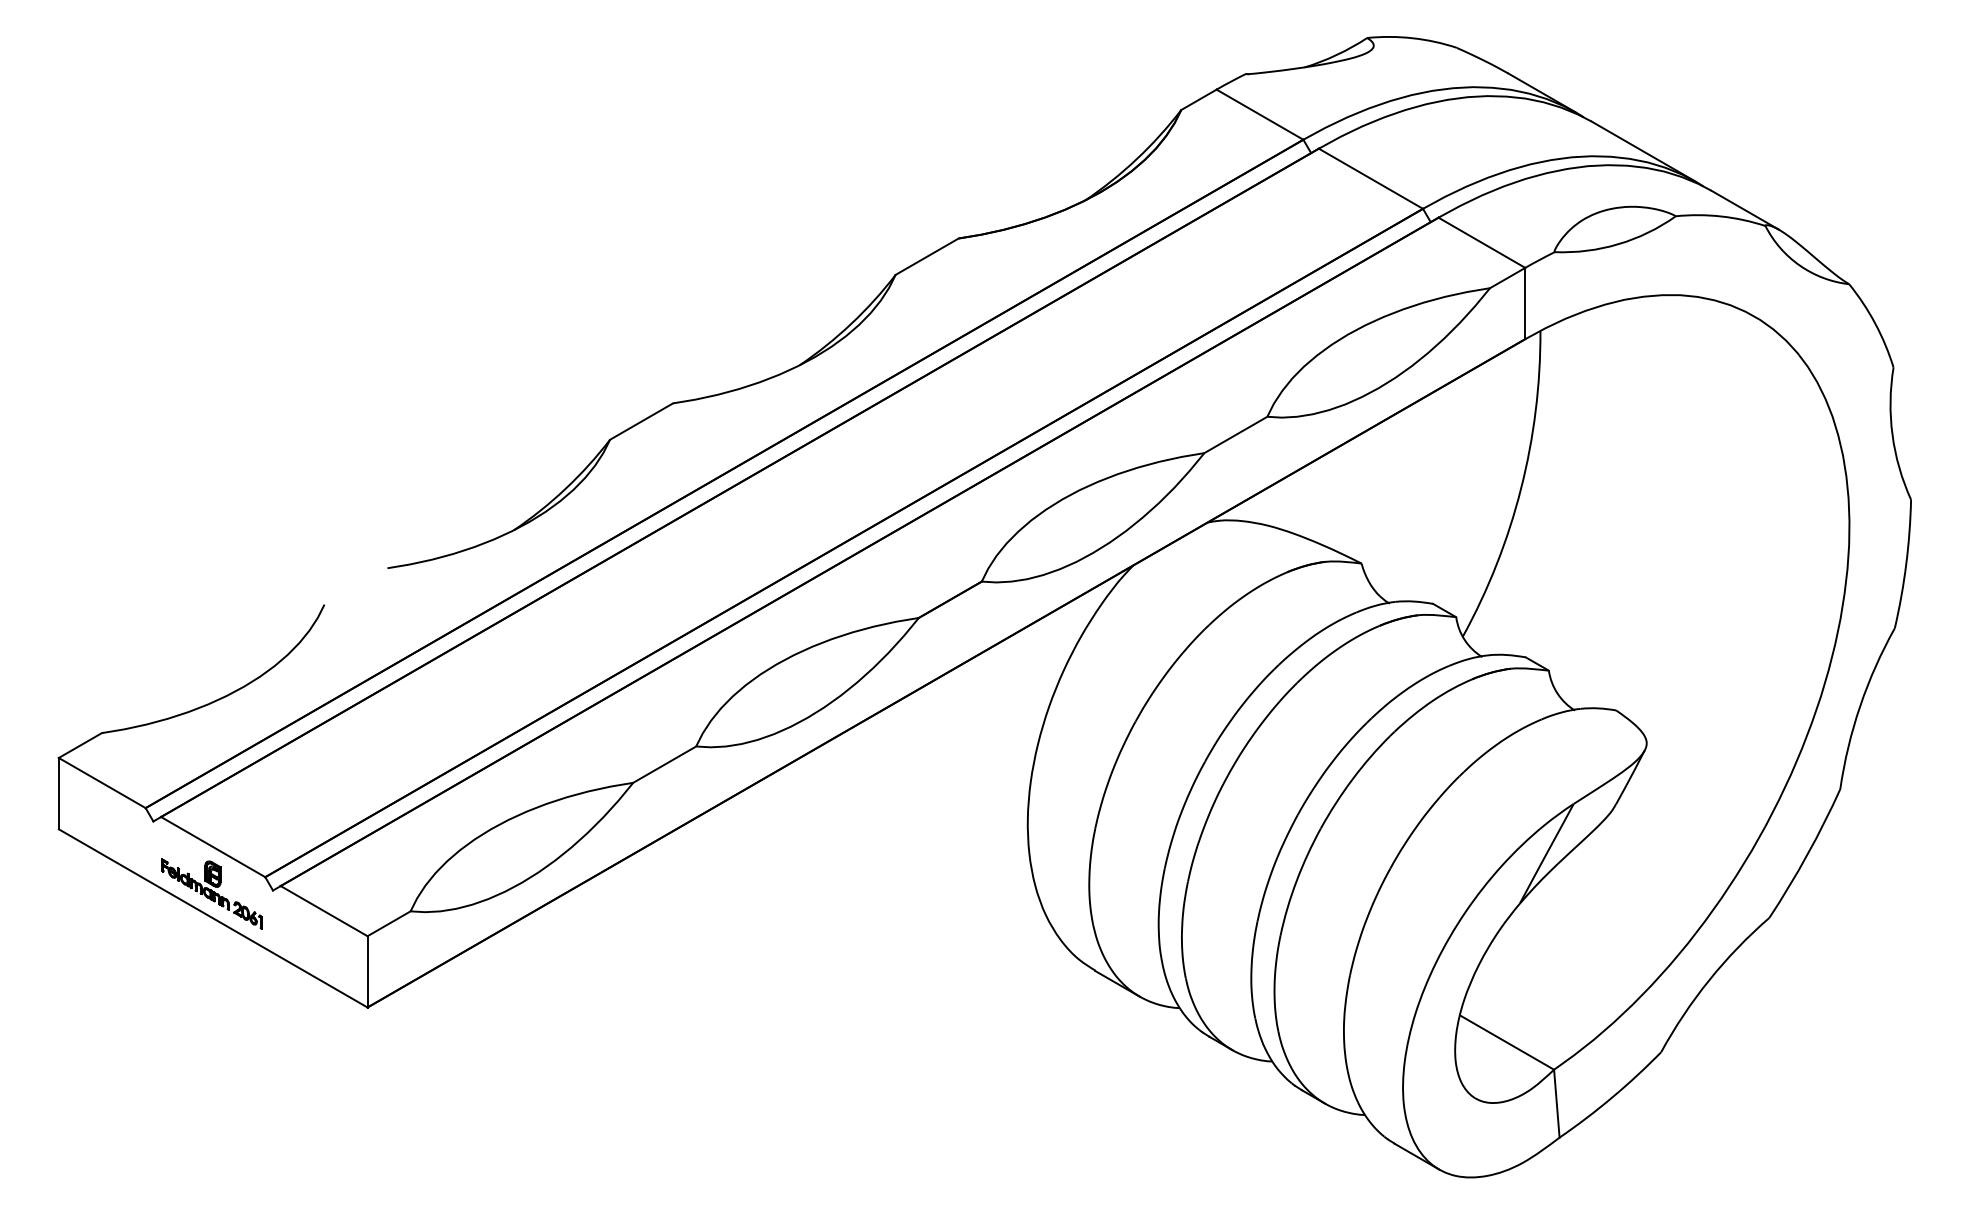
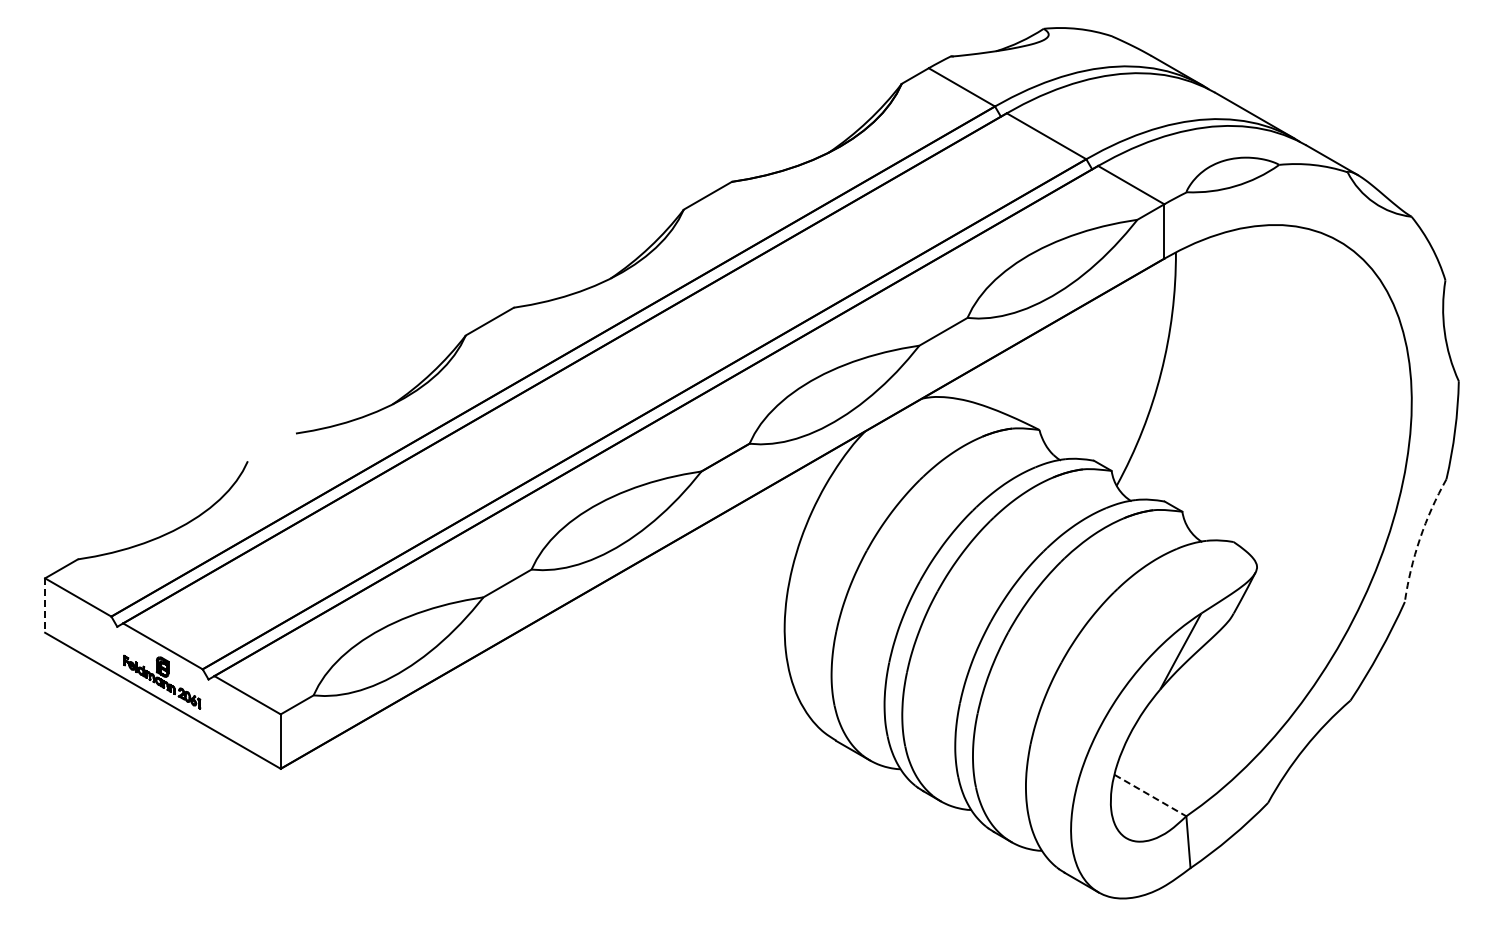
arc: (1860, 705) -> (1420, 538), solid -> dashed
line: (59, 794) -> (45, 606), solid -> dashed
line: (1507, 1042) -> (1150, 795), solid -> dashed

